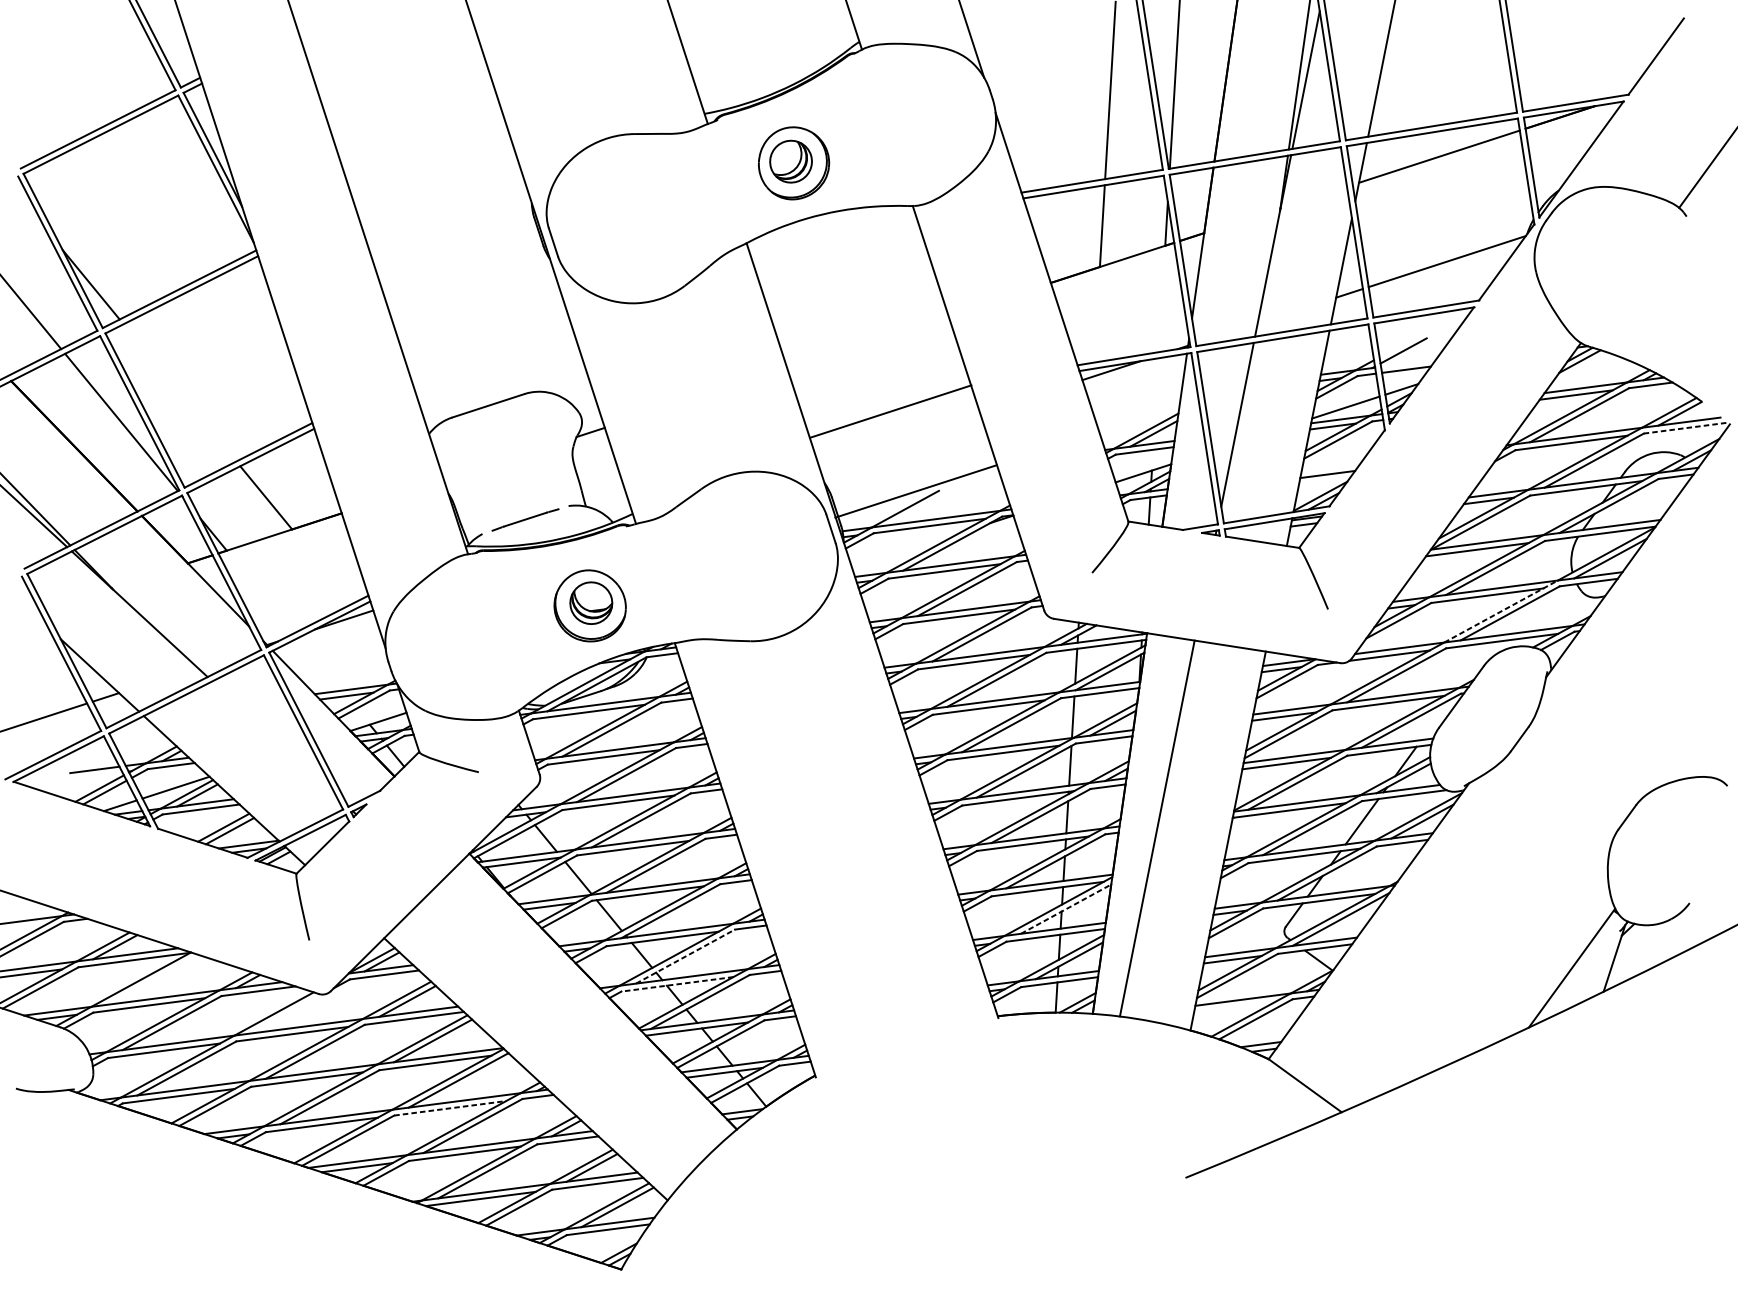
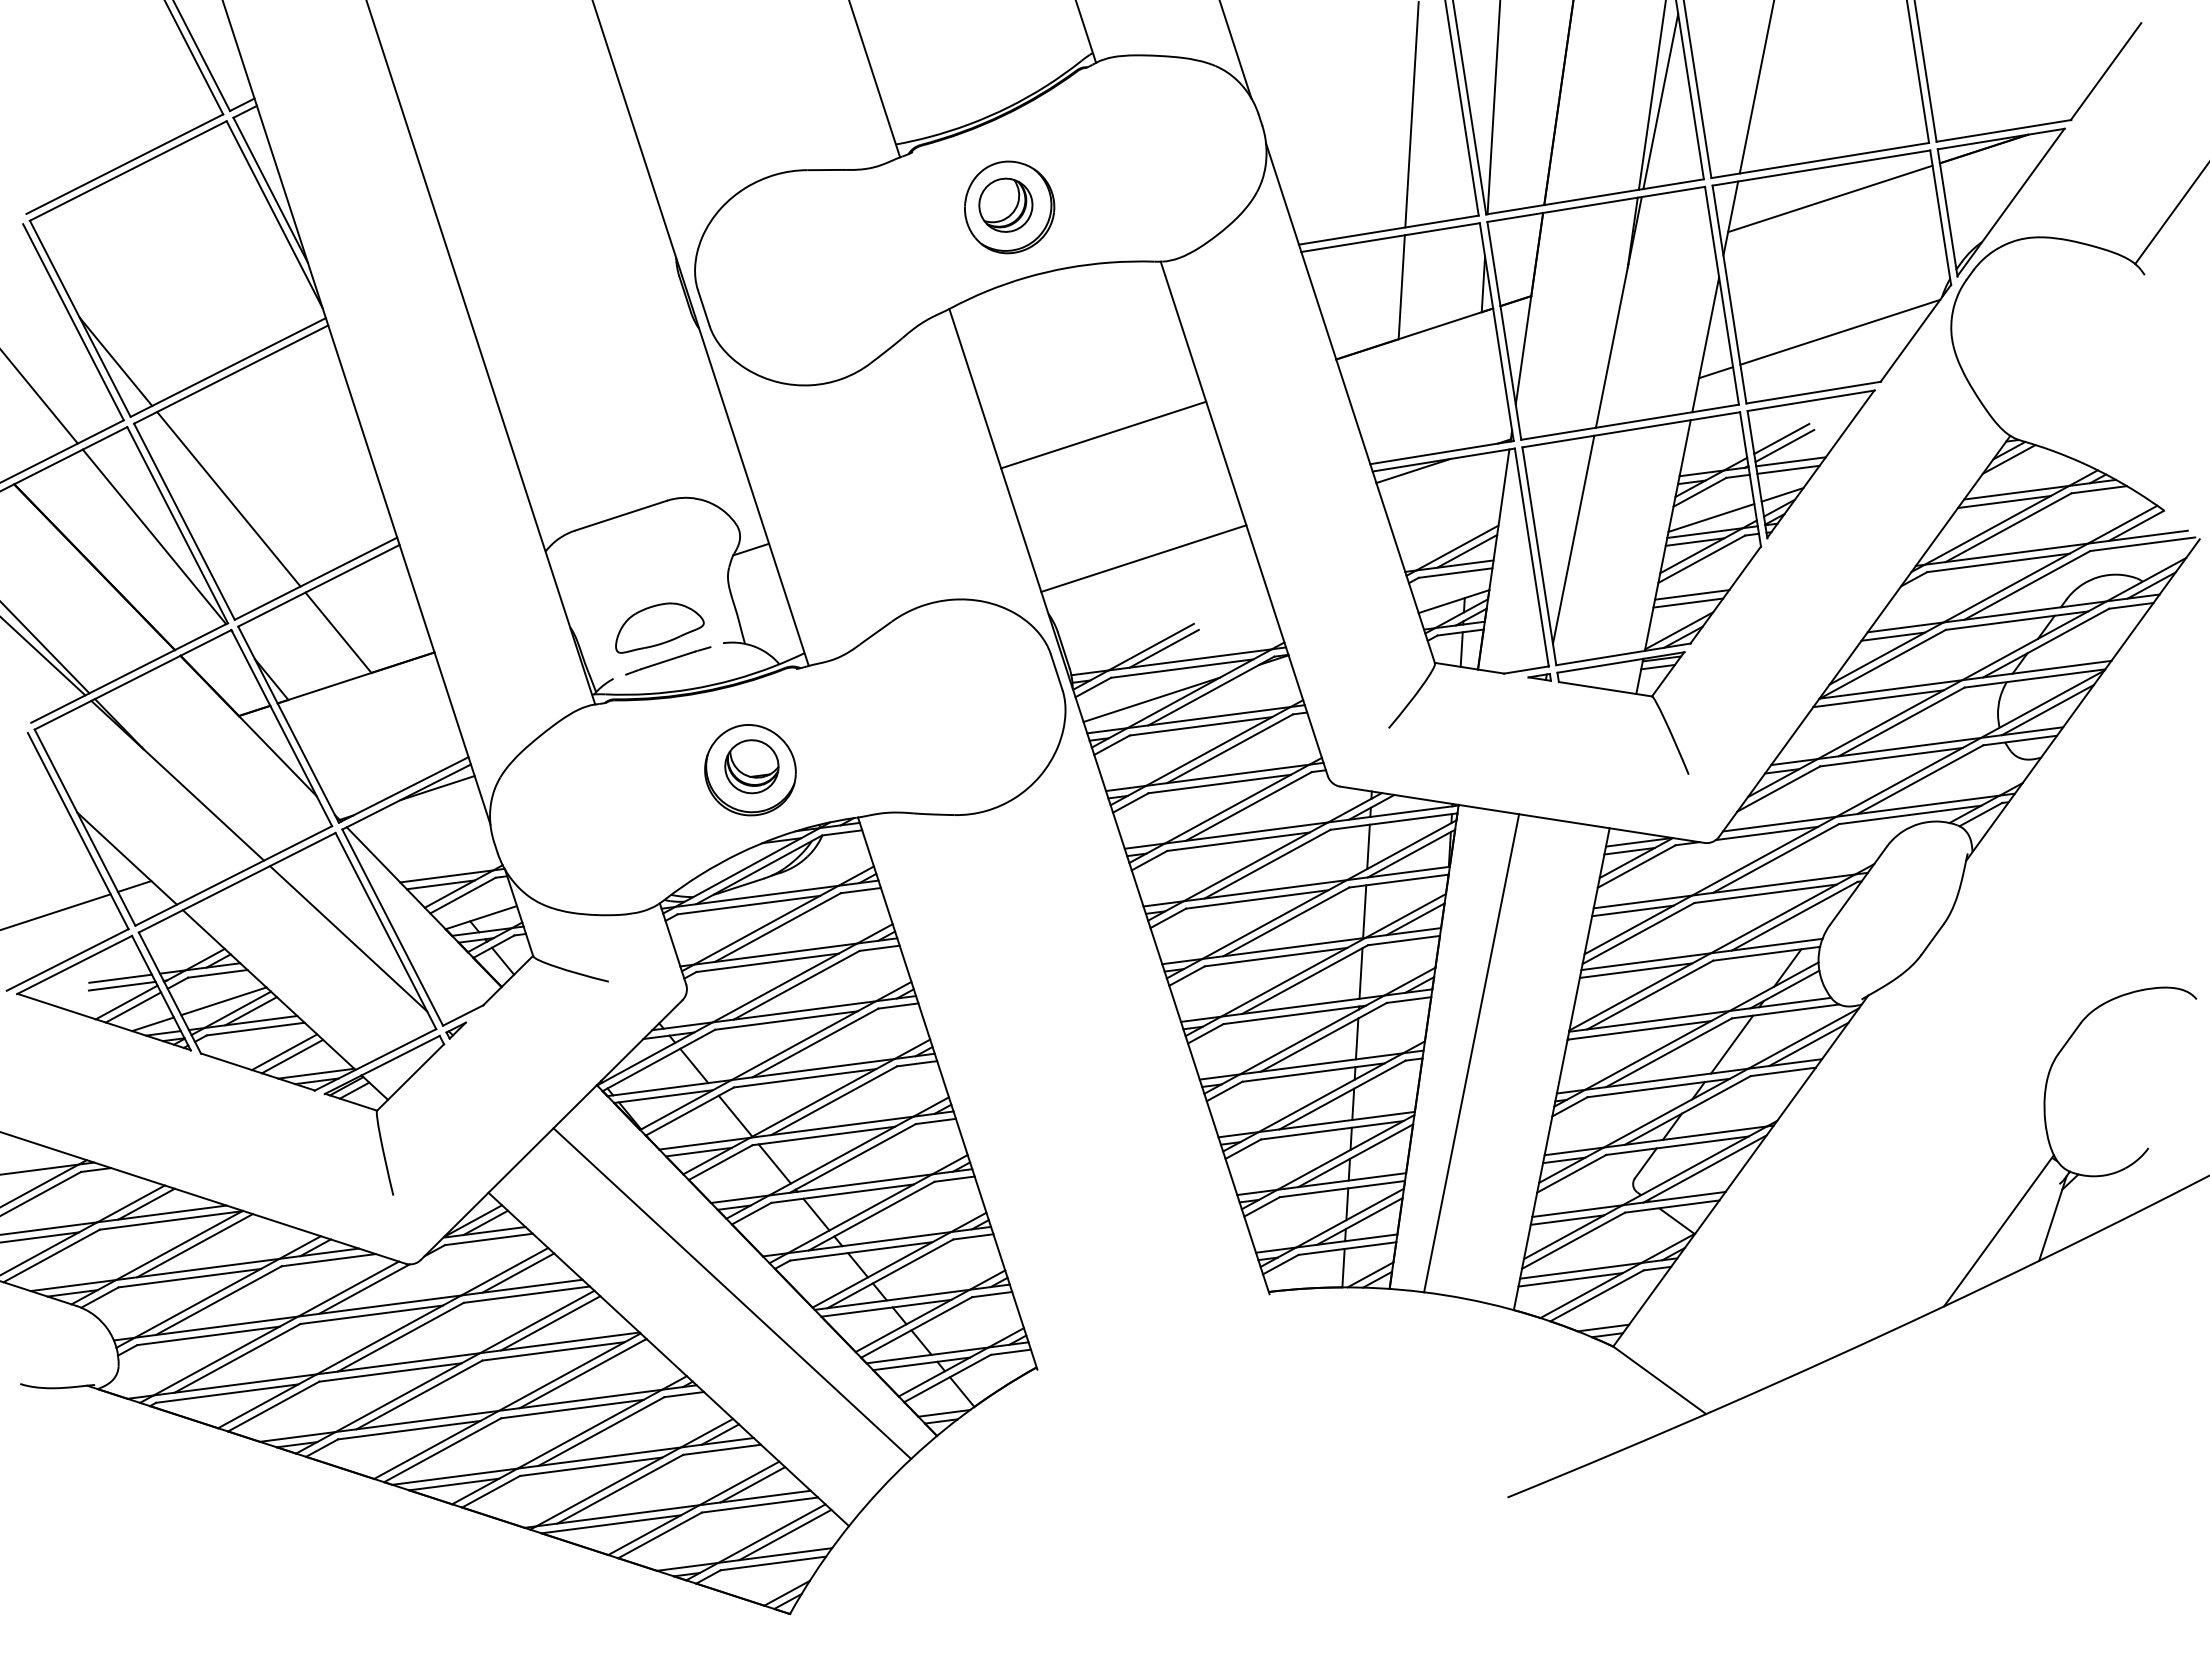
line: (1400, 345) -> (1781, 438), added
line: (1408, 363) -> (1790, 461), added
line: (179, 393) -> (228, 499), added
line: (890, 411) -> (1103, 434), moved
line: (1684, 428) -> (2142, 544), dashed -> solid
line: (1331, 467) -> (1692, 594), added
line: (915, 491) -> (1143, 558), moved
part: (518, 493) -> (659, 627), added
line: (915, 510) -> (1163, 648), added
line: (905, 550) -> (1151, 699), added
line: (1500, 611) -> (1908, 777), dashed -> solid
line: (274, 738) -> (348, 938), added
line: (95, 775) -> (121, 985), added
line: (1066, 908) -> (1356, 1155), dashed -> solid
line: (685, 956) -> (871, 1216), dashed -> solid
line: (152, 979) -> (194, 1245), added
line: (677, 984) -> (861, 1251), dashed -> solid
line: (1235, 1006) -> (1570, 1279), added
line: (286, 1013) -> (364, 1288), added
line: (576, 1017) -> (732, 1293), added
line: (450, 1108) -> (572, 1409), dashed -> solid

